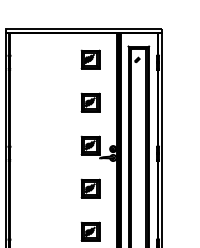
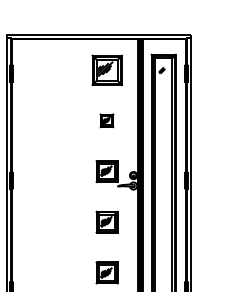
part: (90, 59) -> (106, 70), size x1.4
part: (90, 102) -> (106, 120), size x0.6

